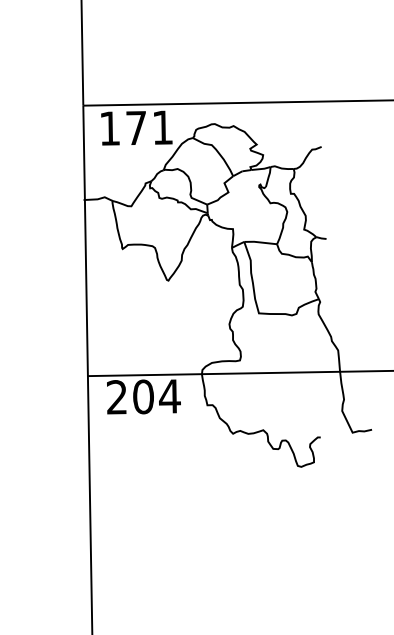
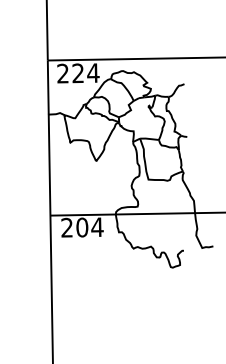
text: (136, 128) -> (78, 73), 171 -> 224

